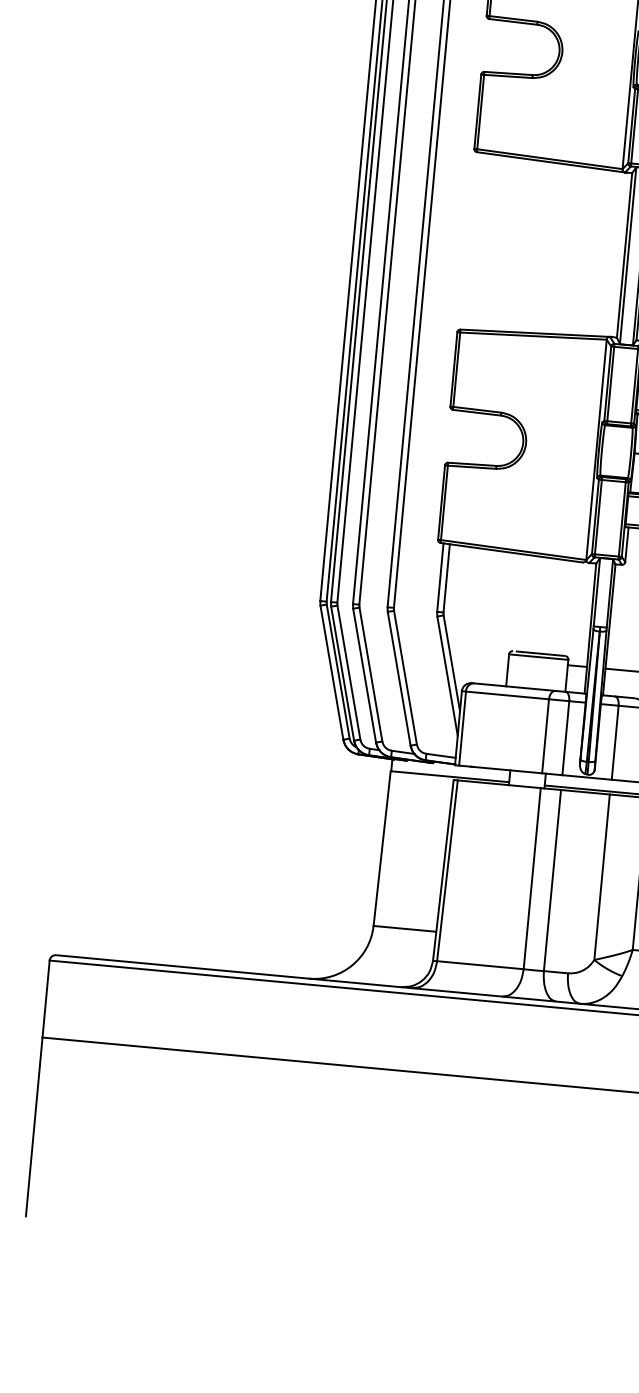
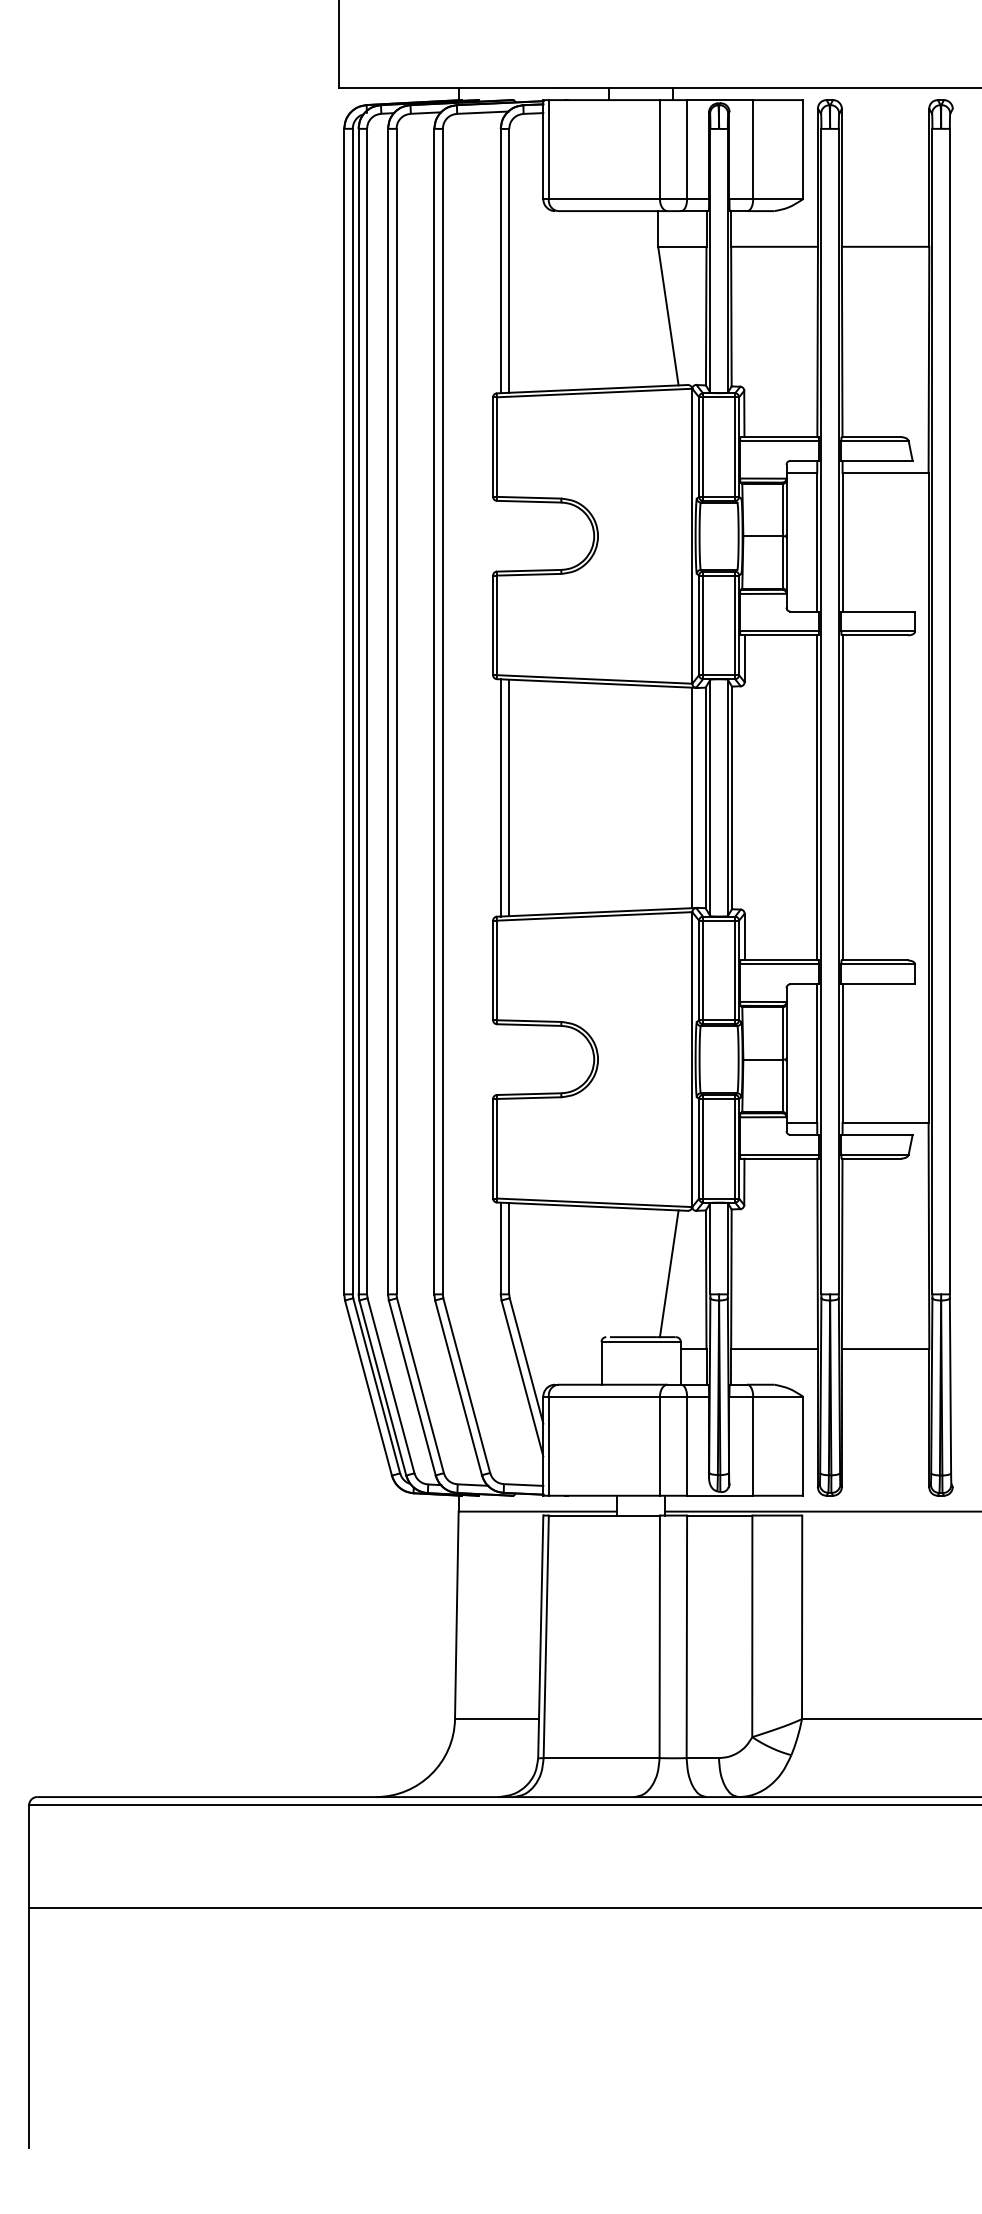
line: (471, 240) -> (500, 797), added
line: (478, 241) -> (509, 797), added
line: (614, 254) -> (691, 797), added
line: (563, 607) -> (668, 1273), added

